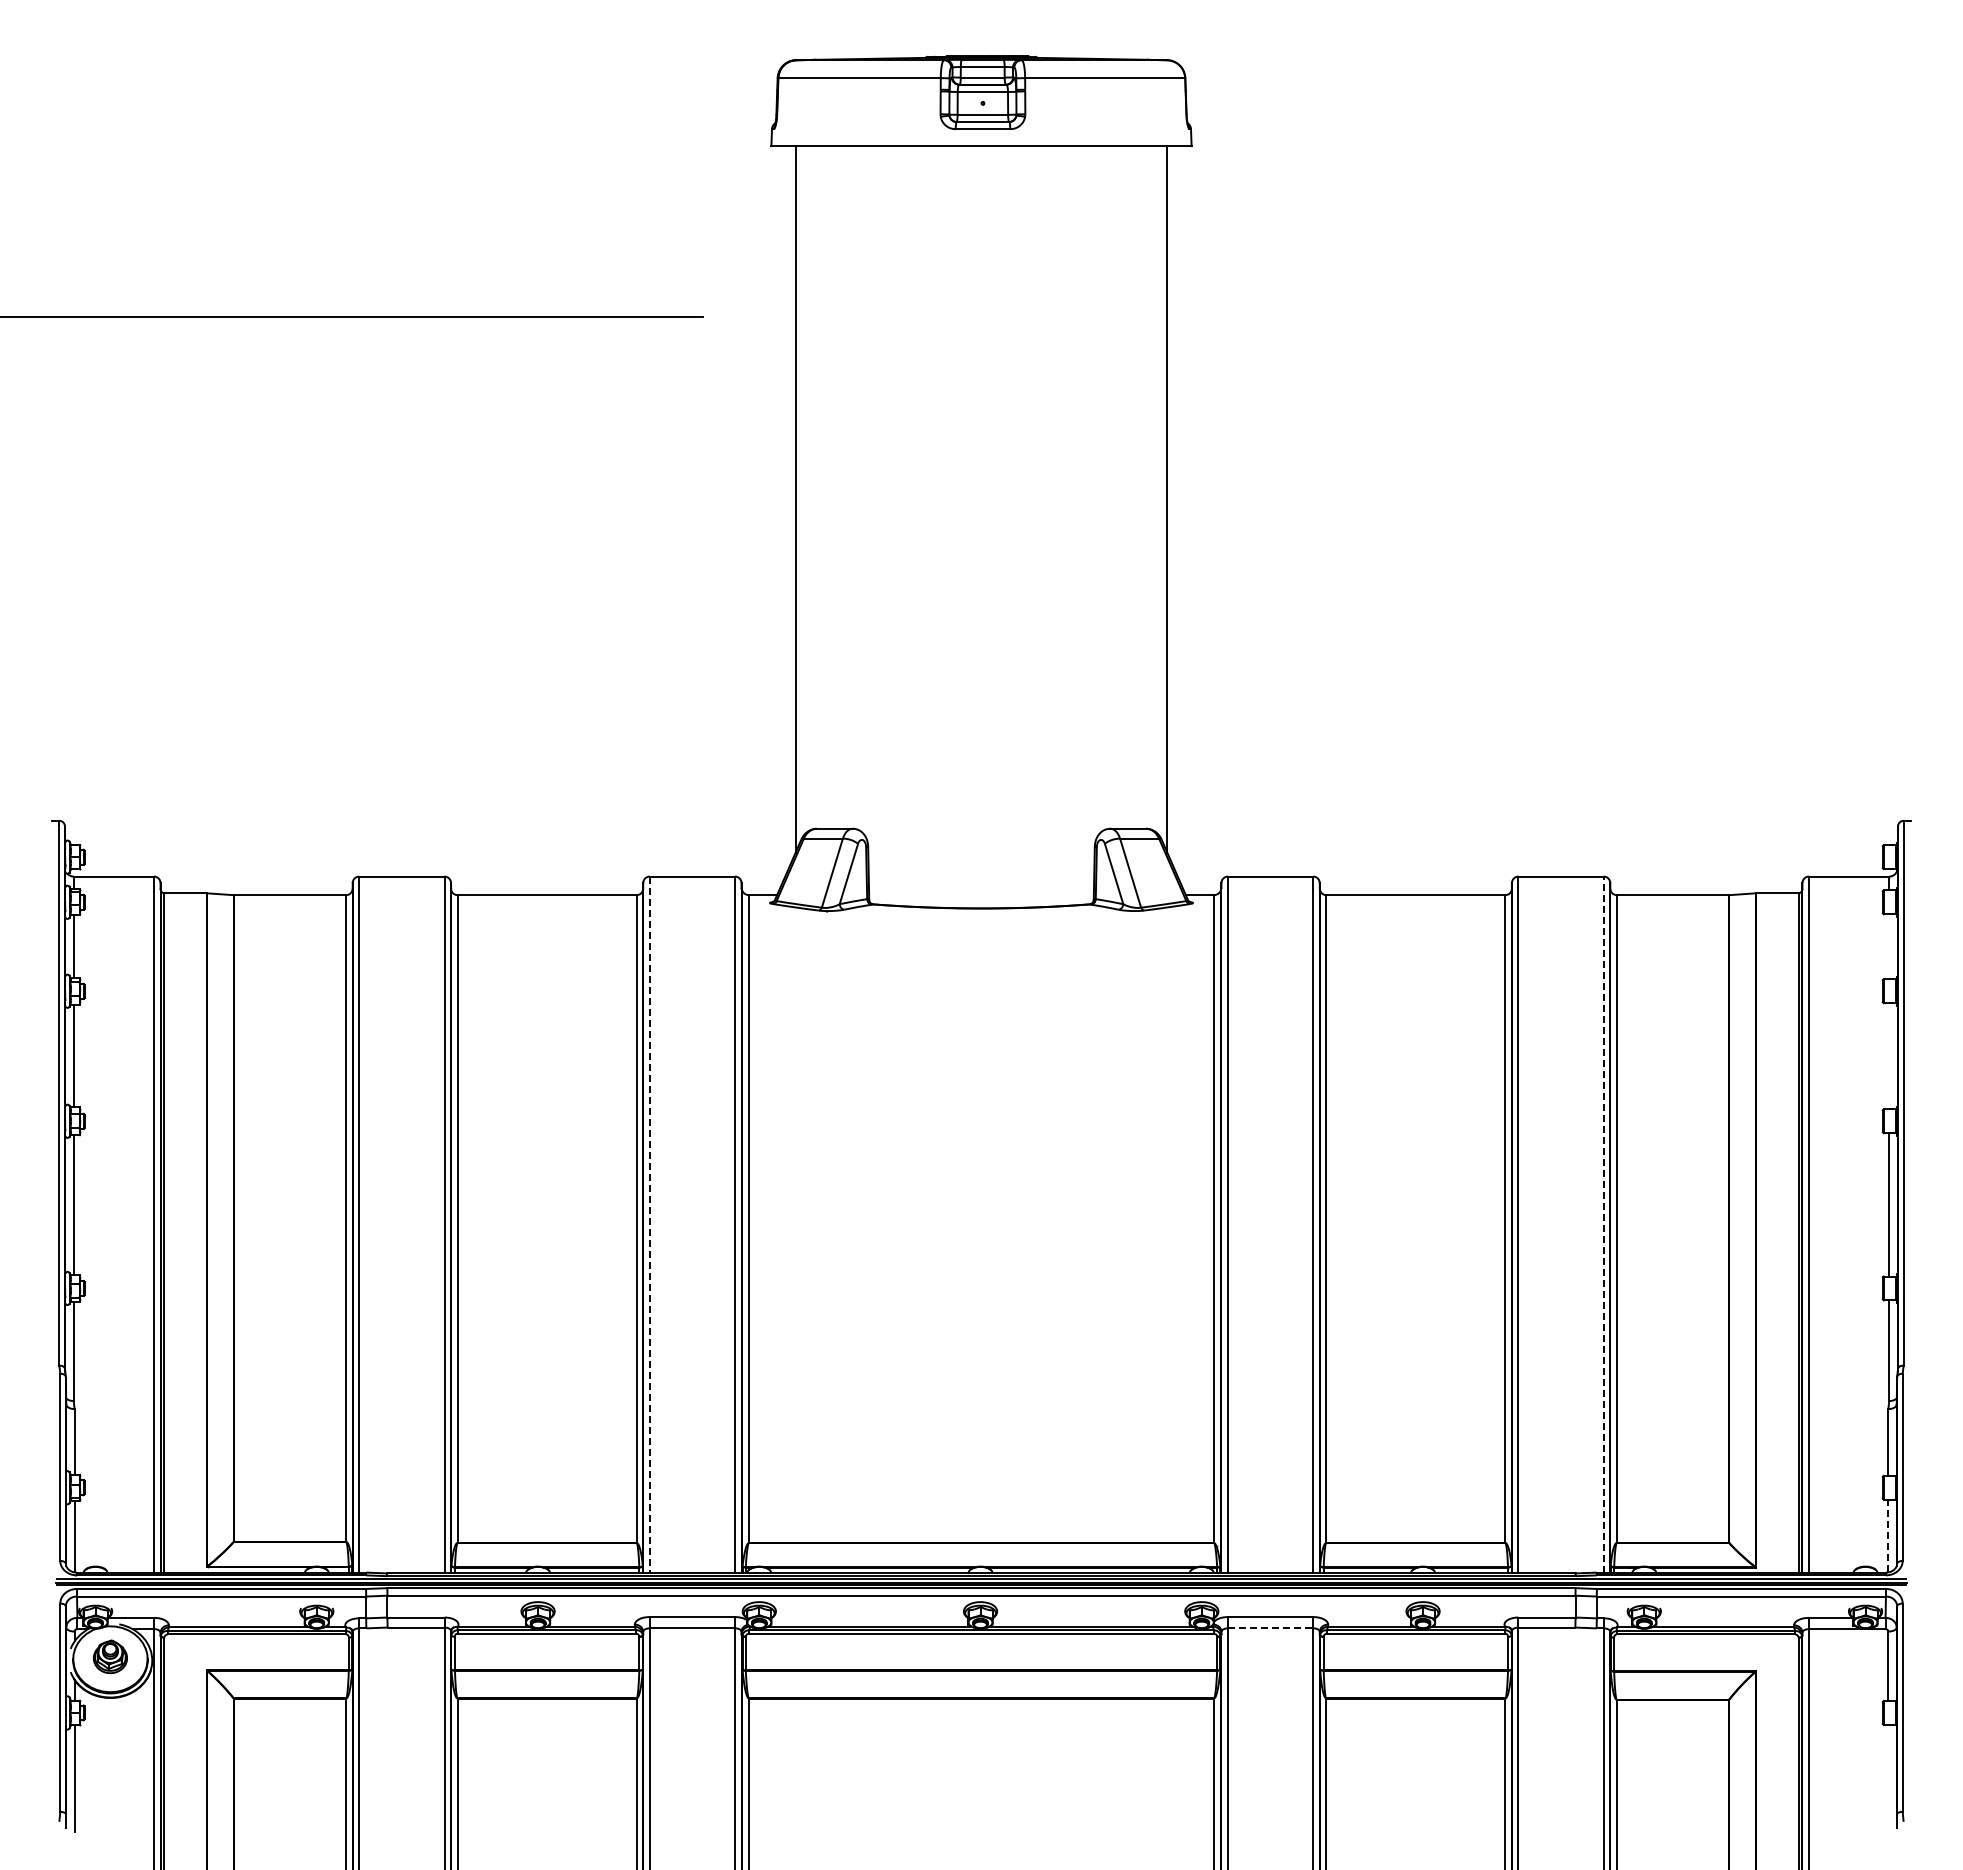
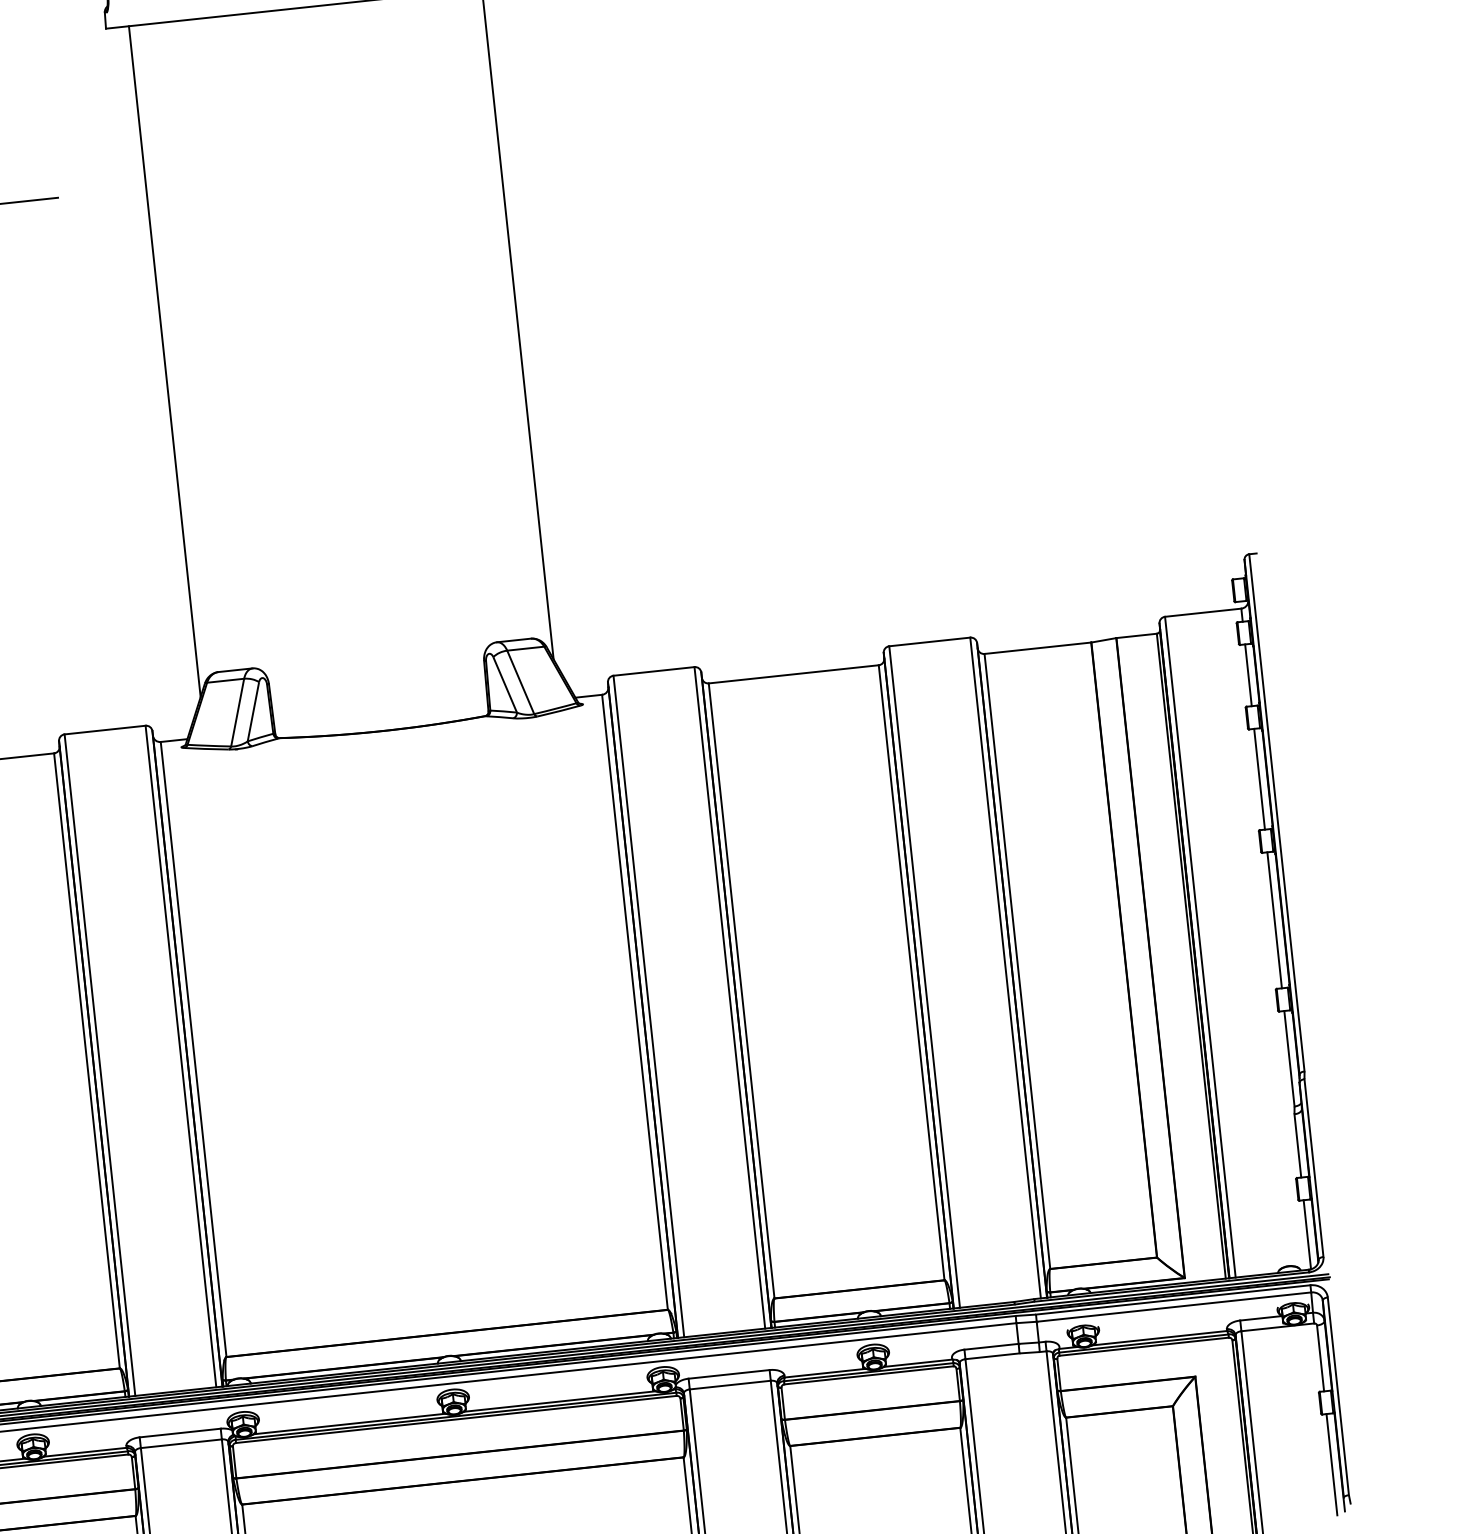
line: (1889, 946) -> (1248, 675), added
line: (1889, 1056) -> (1259, 779), added
line: (1603, 1224) -> (1005, 967), dashed -> solid
line: (649, 1225) -> (99, 1065), dashed -> solid
line: (1888, 1535) -> (1307, 1234), dashed -> solid
line: (1270, 1628) -> (730, 1385), dashed -> solid
line: (1888, 1777) -> (1331, 1463), added

